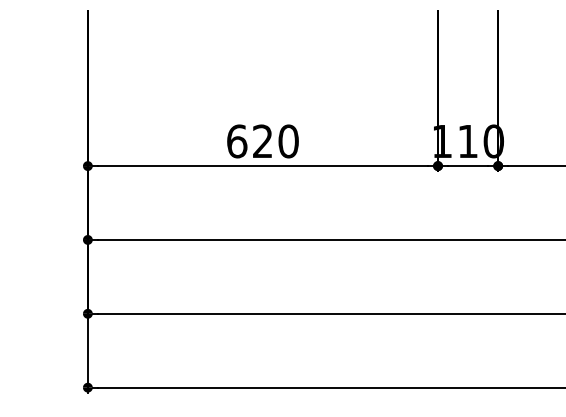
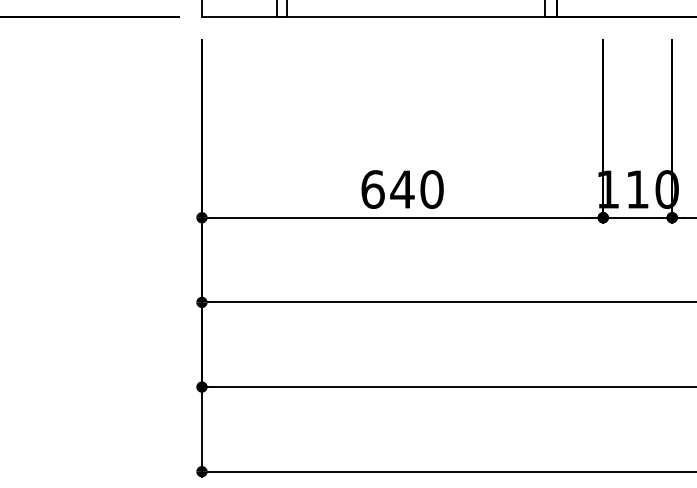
text: (262, 141) -> (402, 189), 620 -> 640

